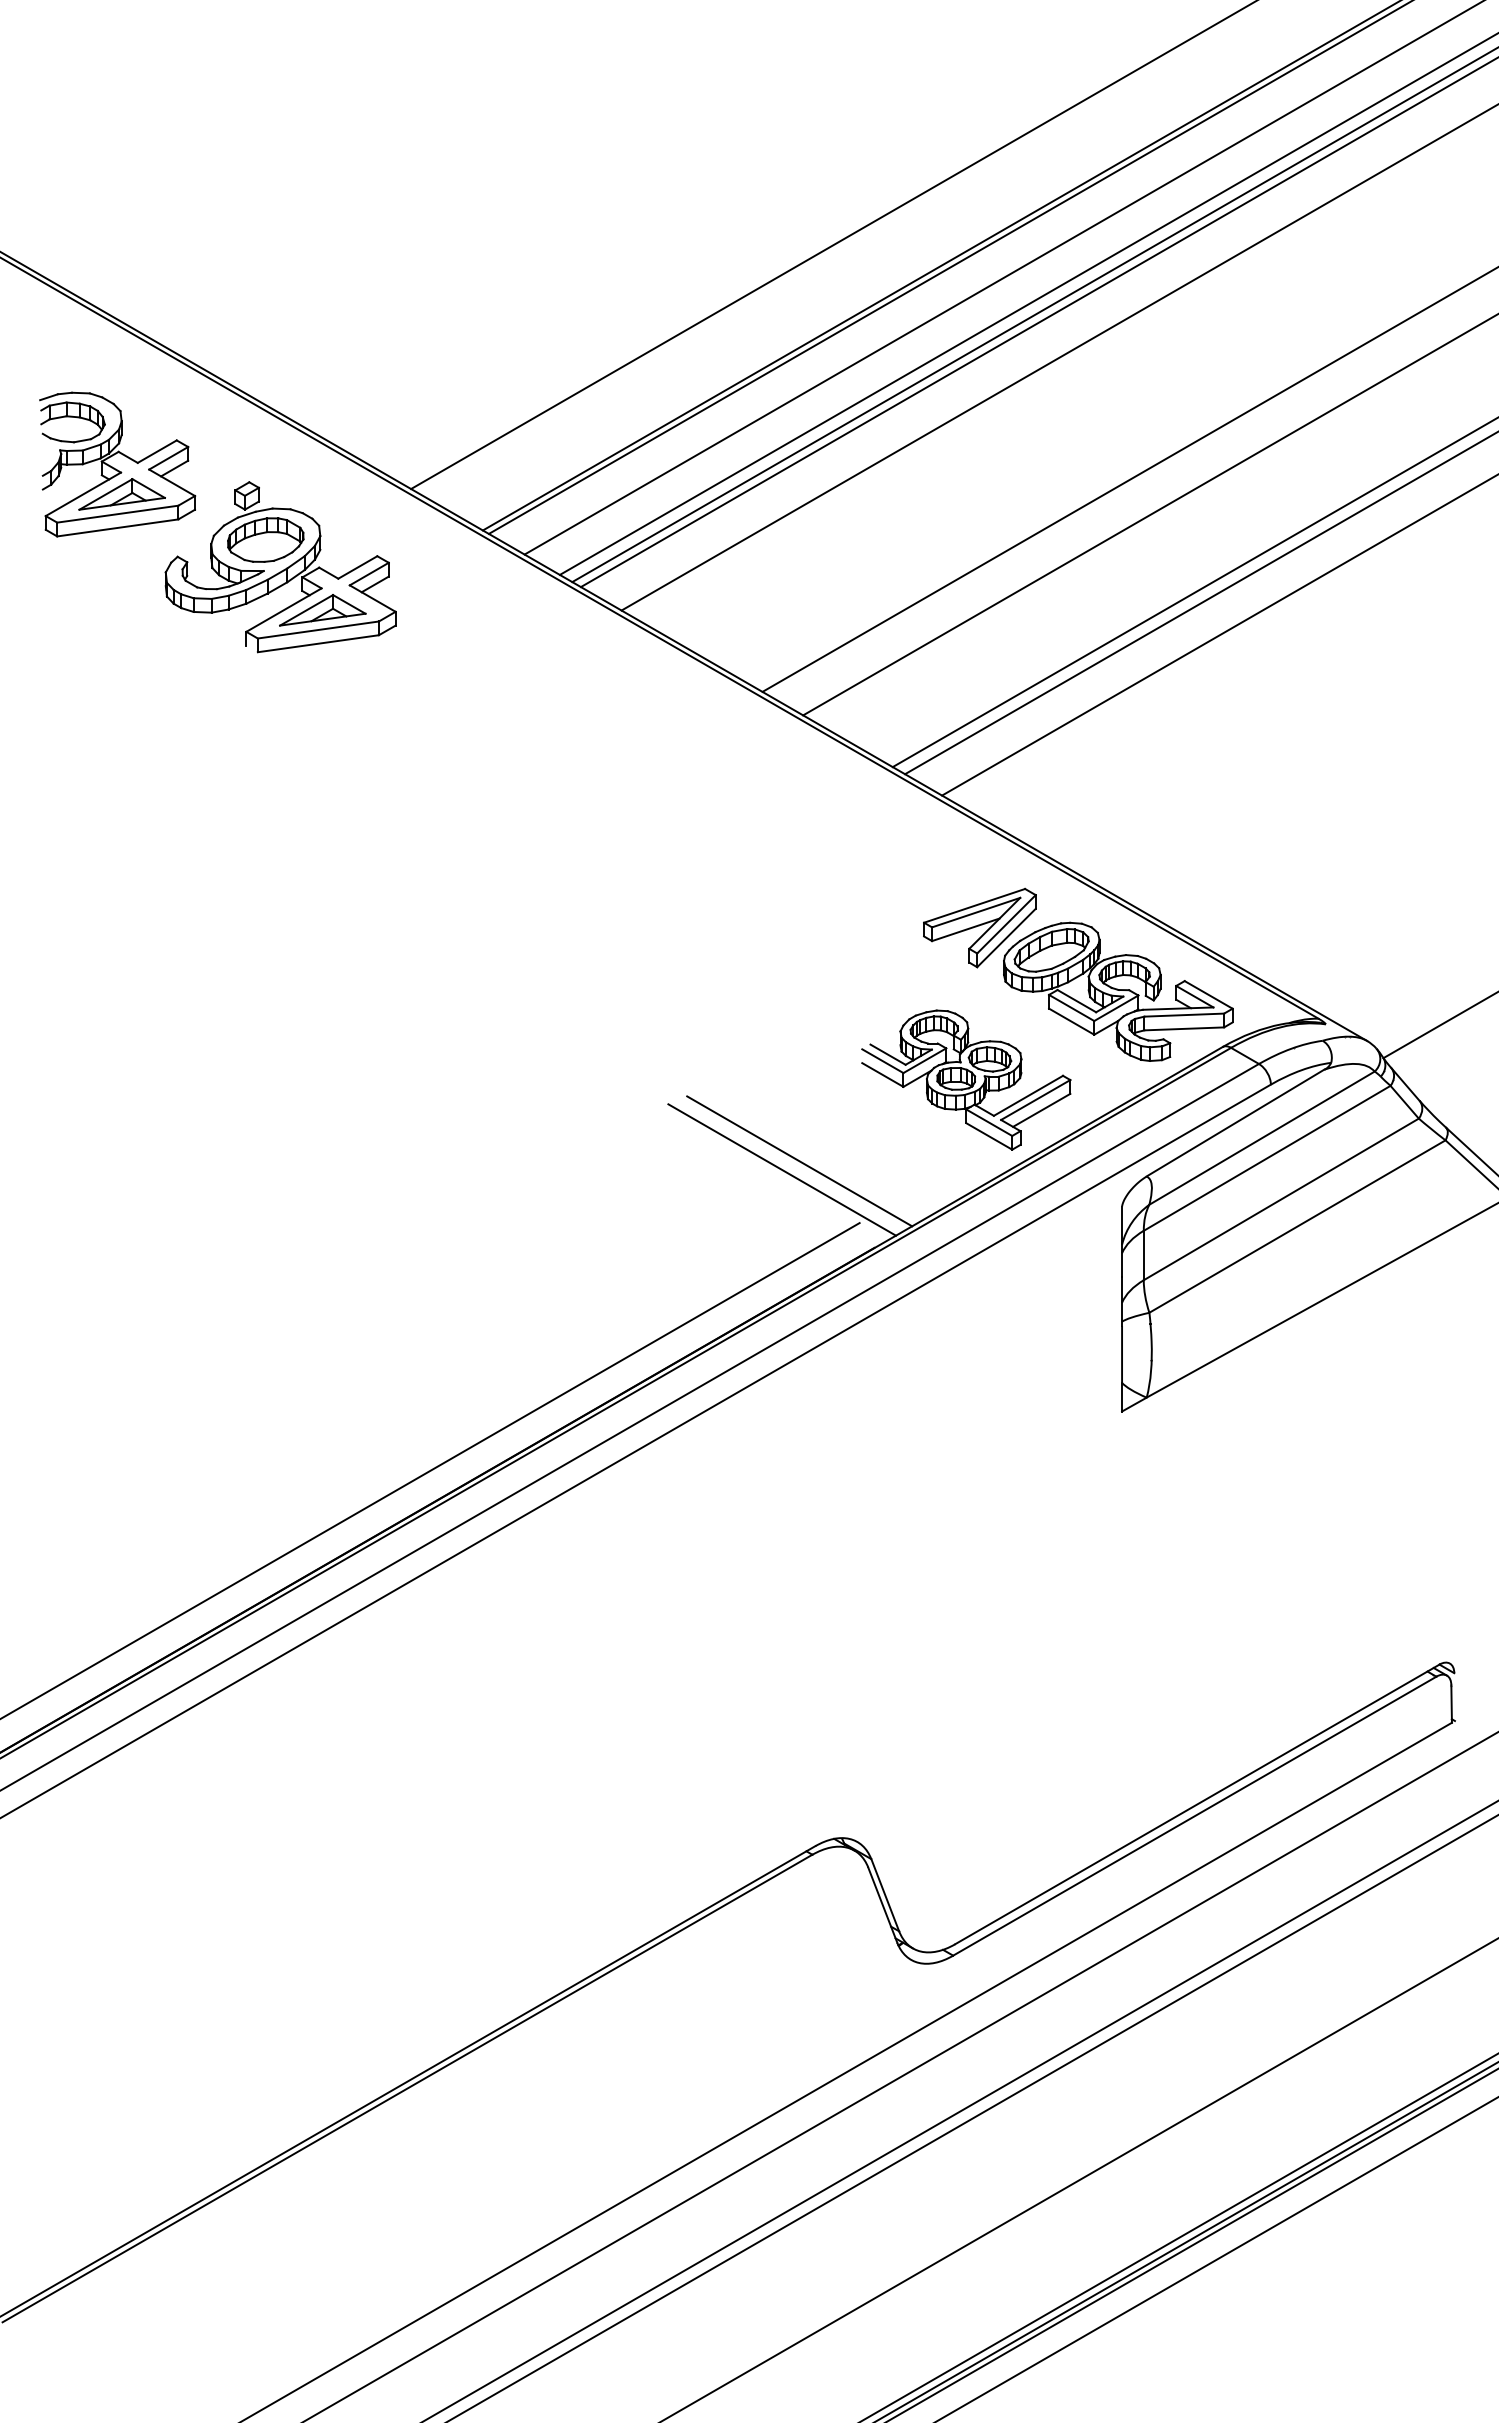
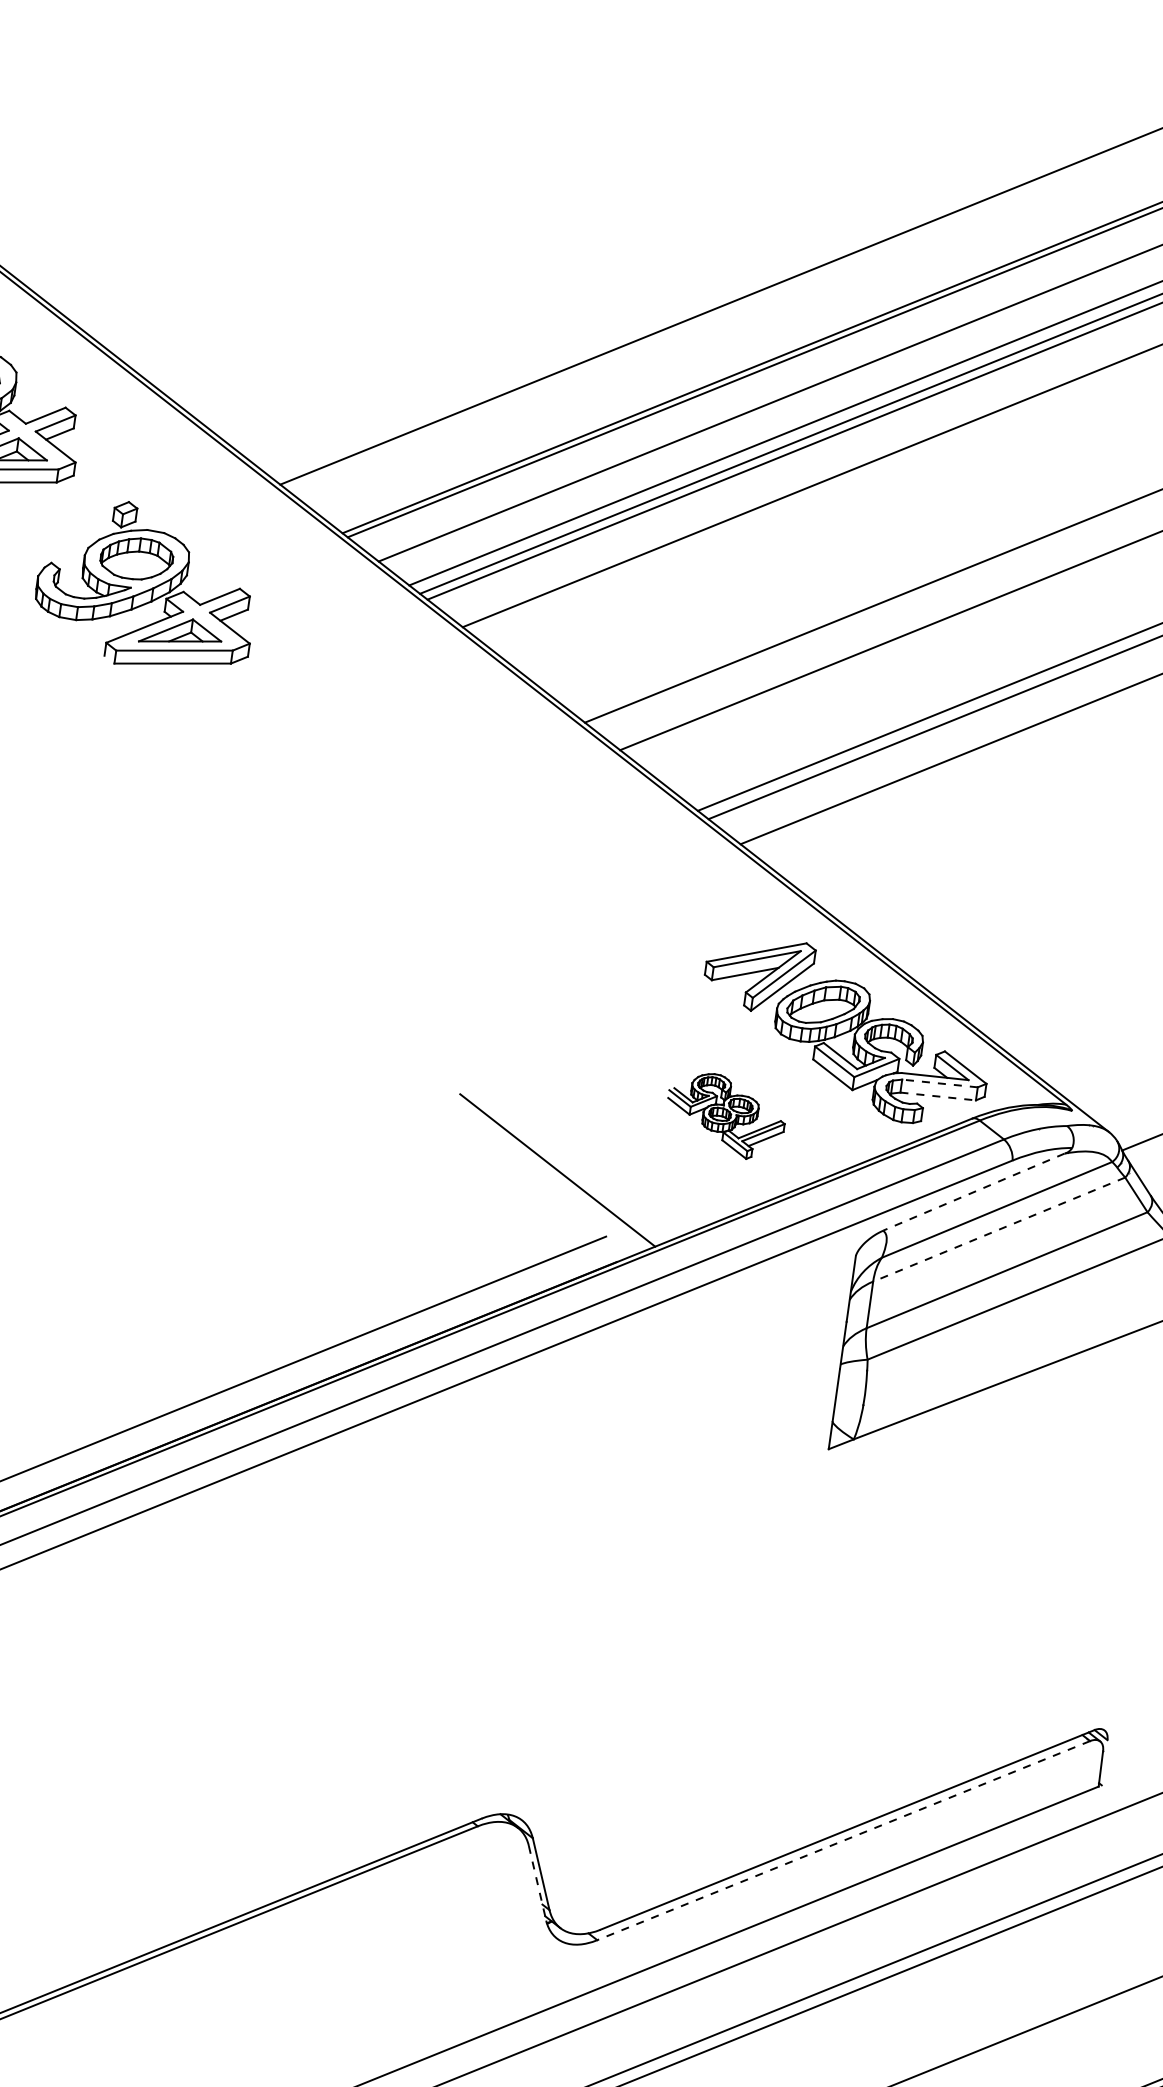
part: (280, 567) -> (147, 586), moved
line: (1184, 1015) -> (940, 1083), solid -> dashed
line: (1184, 1028) -> (938, 1096), solid -> dashed
part: (966, 1079) -> (725, 1115), size x0.6
line: (1234, 1123) -> (973, 1192), solid -> dashed
line: (1266, 1158) -> (998, 1229), solid -> dashed
line: (782, 1169) -> (540, 1175), removed
line: (1194, 1816) -> (843, 1840), solid -> dashed
line: (882, 1905) -> (537, 1883), solid -> dashed

